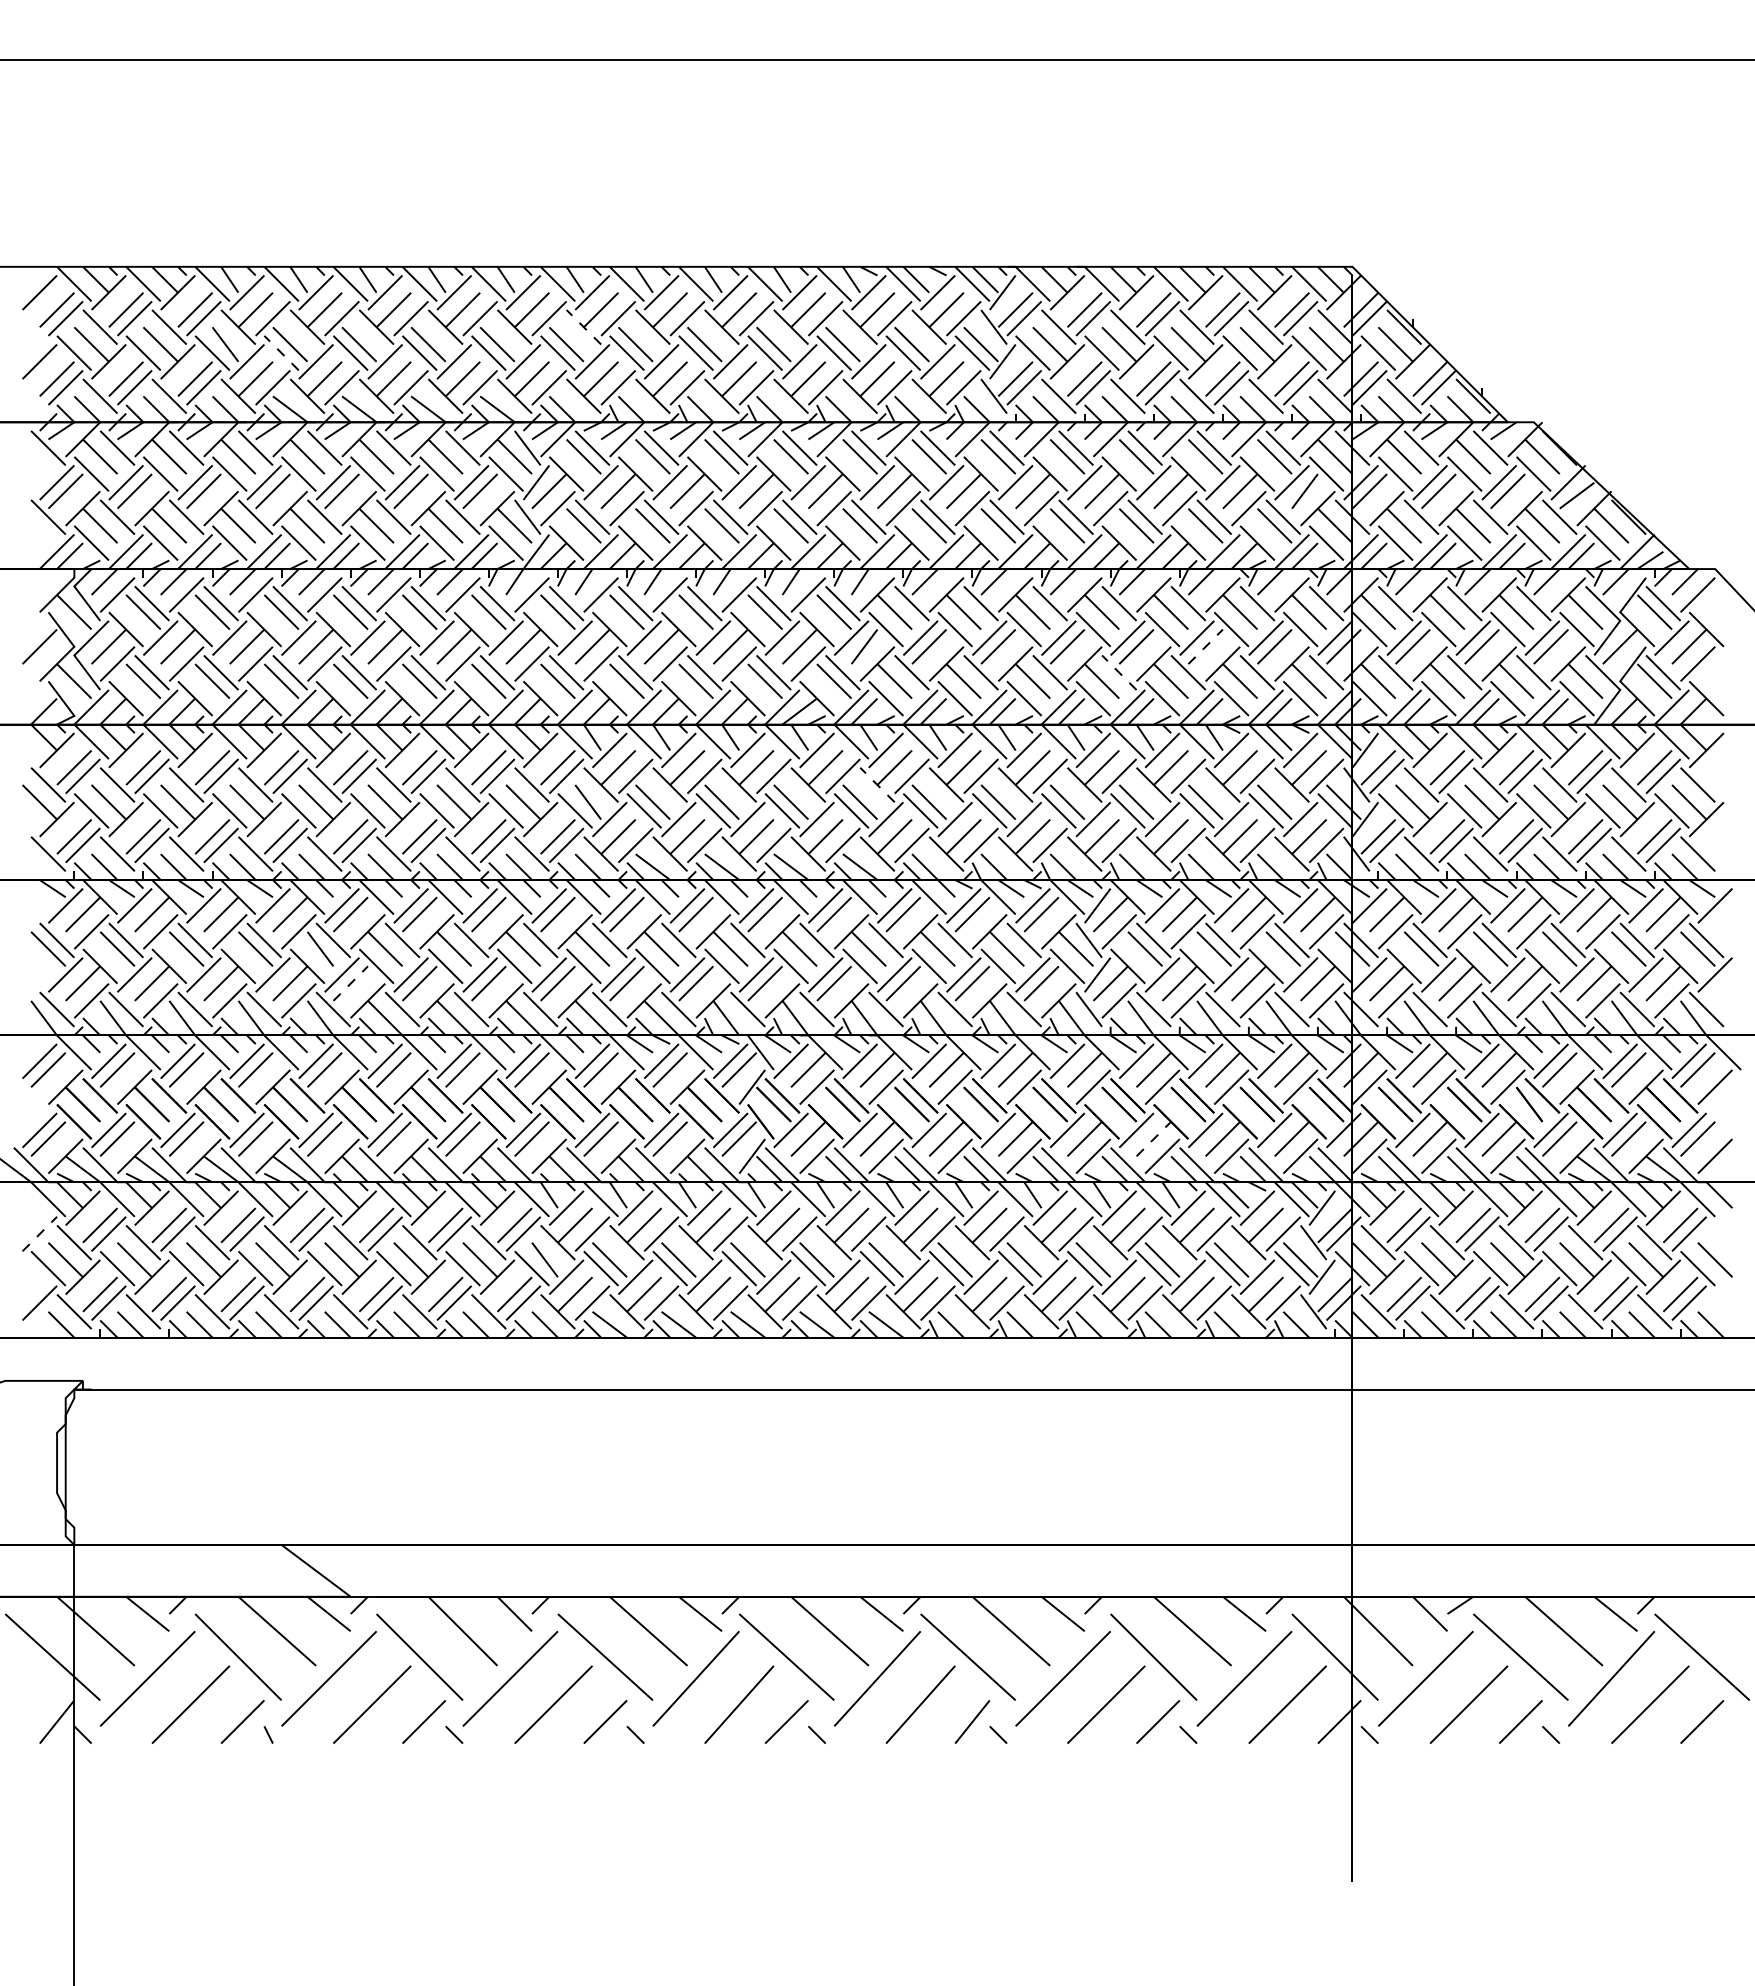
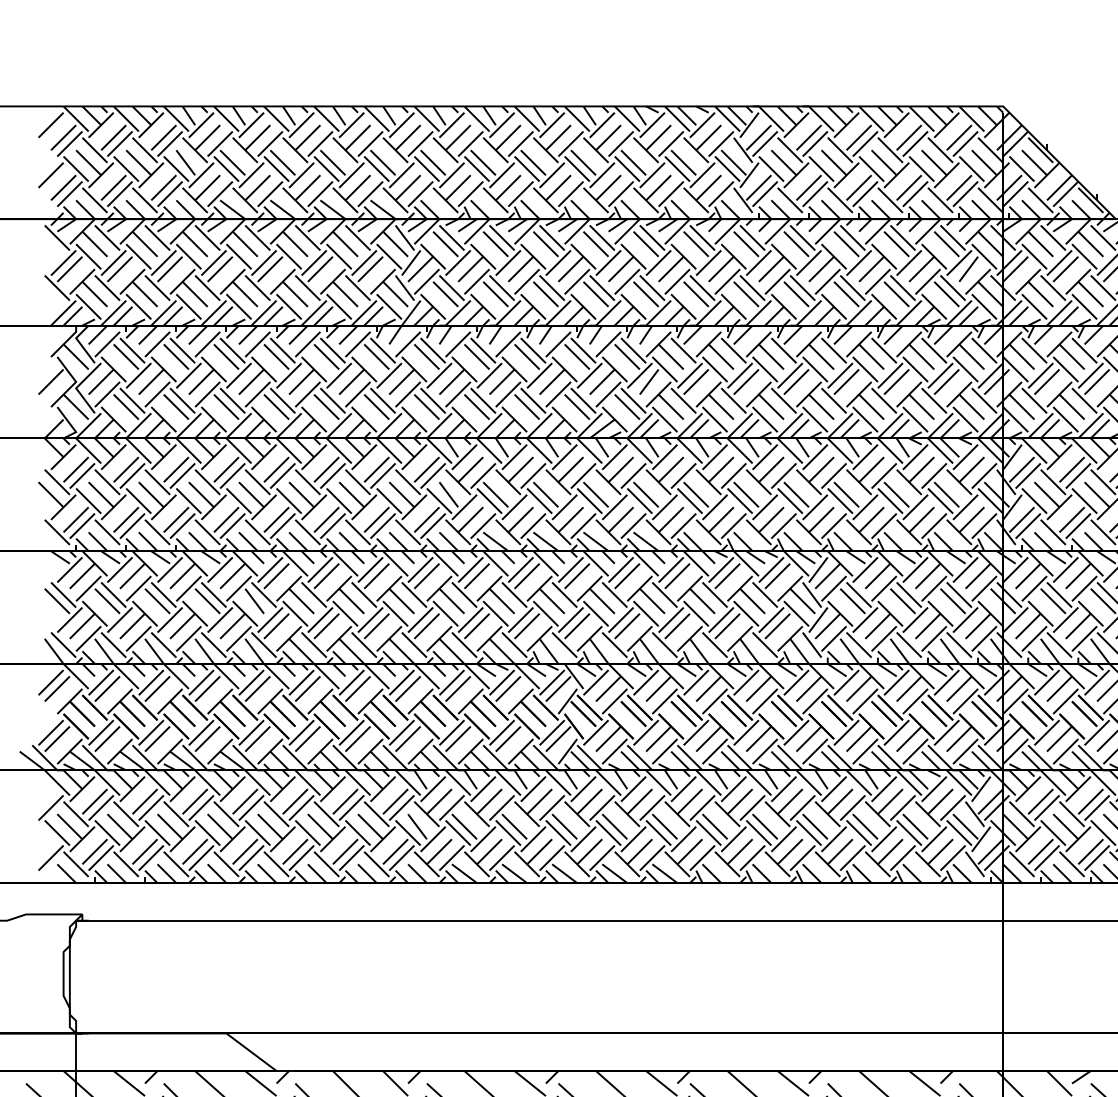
line: (583, 326) -> (445, 149), dashed -> solid
line: (281, 352) -> (226, 168), dashed -> solid
line: (1206, 646) -> (897, 381), dashed -> solid
line: (1118, 672) -> (833, 400), dashed -> solid
line: (877, 784) -> (658, 481), dashed -> solid
line: (351, 983) -> (277, 626), dashed -> solid
line: (1154, 1138) -> (859, 738), dashed -> solid
line: (40, 1233) -> (51, 807), dashed -> solid

